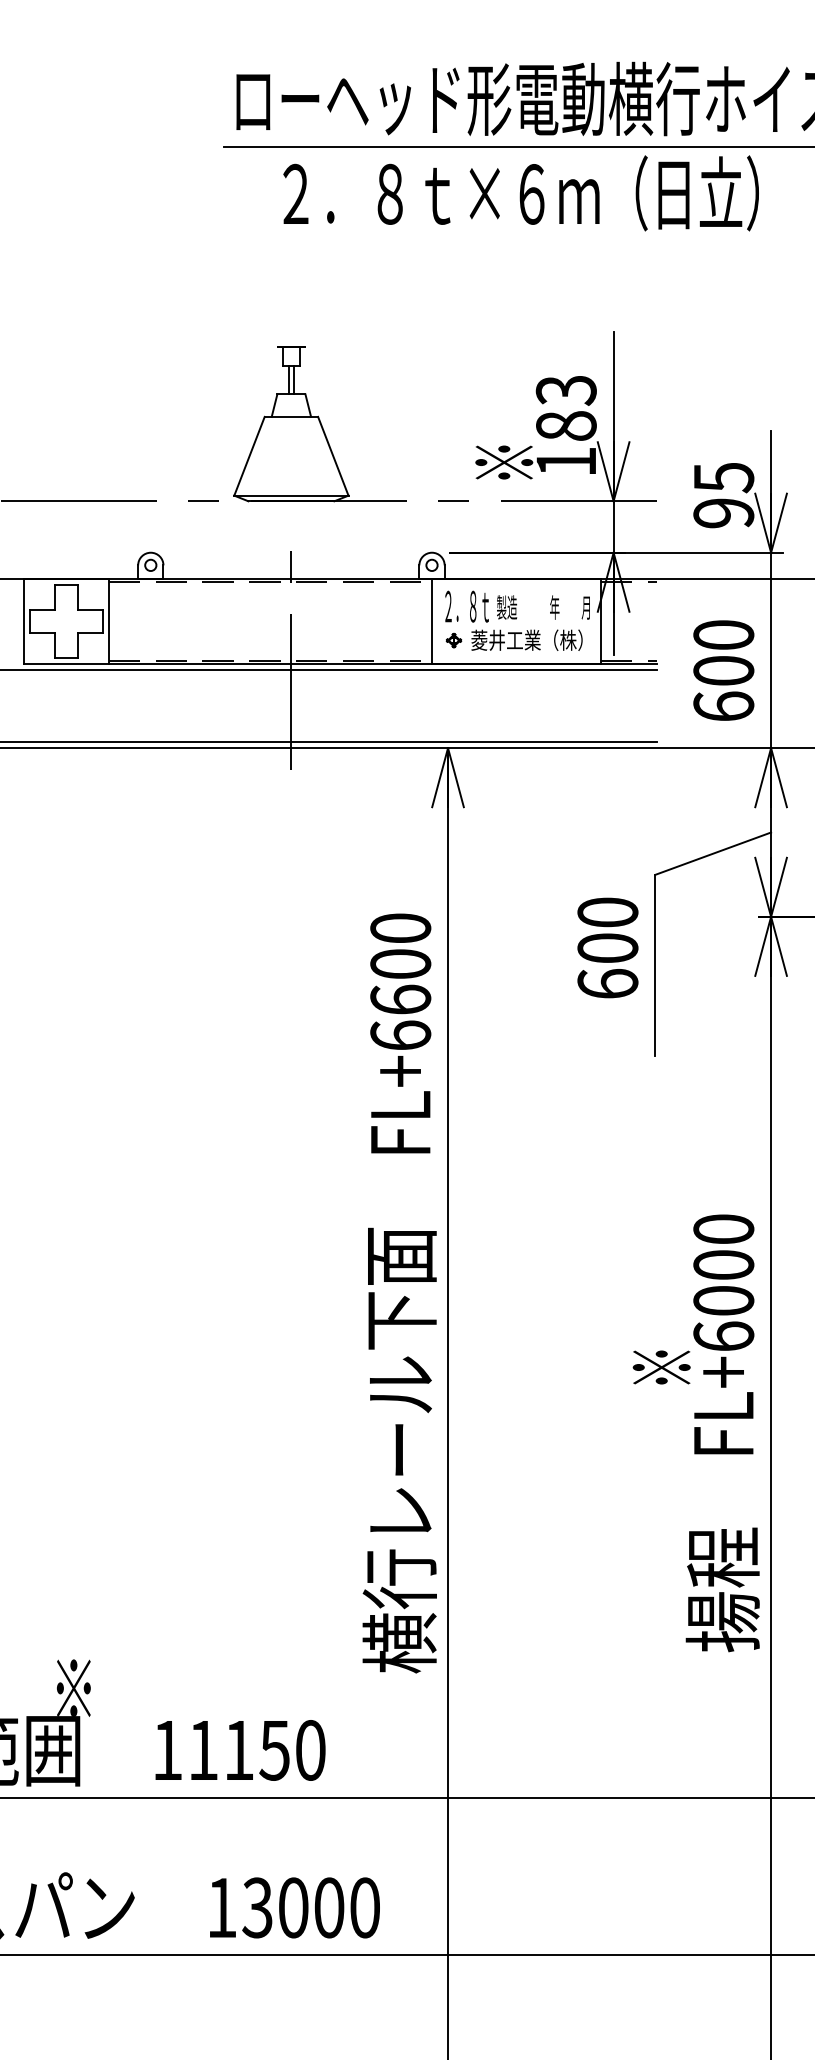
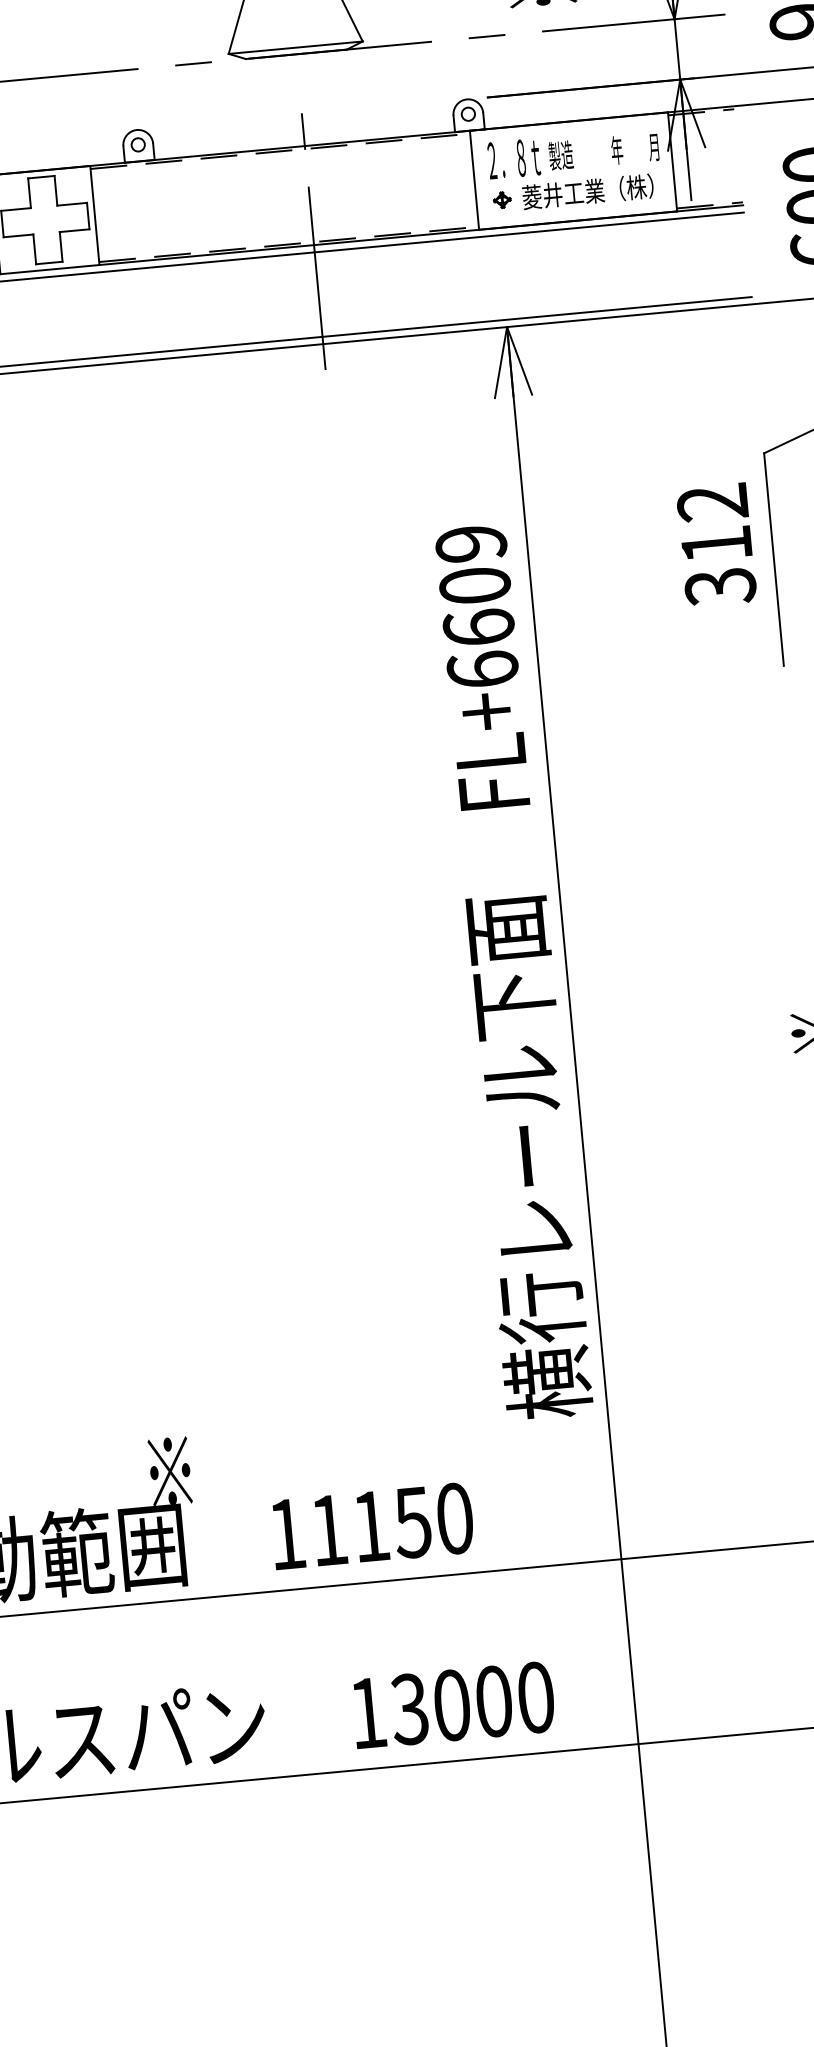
text: (400, 928) -> (470, 543), FL+6600 -> FL+6609
text: (607, 948) -> (716, 544), 600 -> 312

